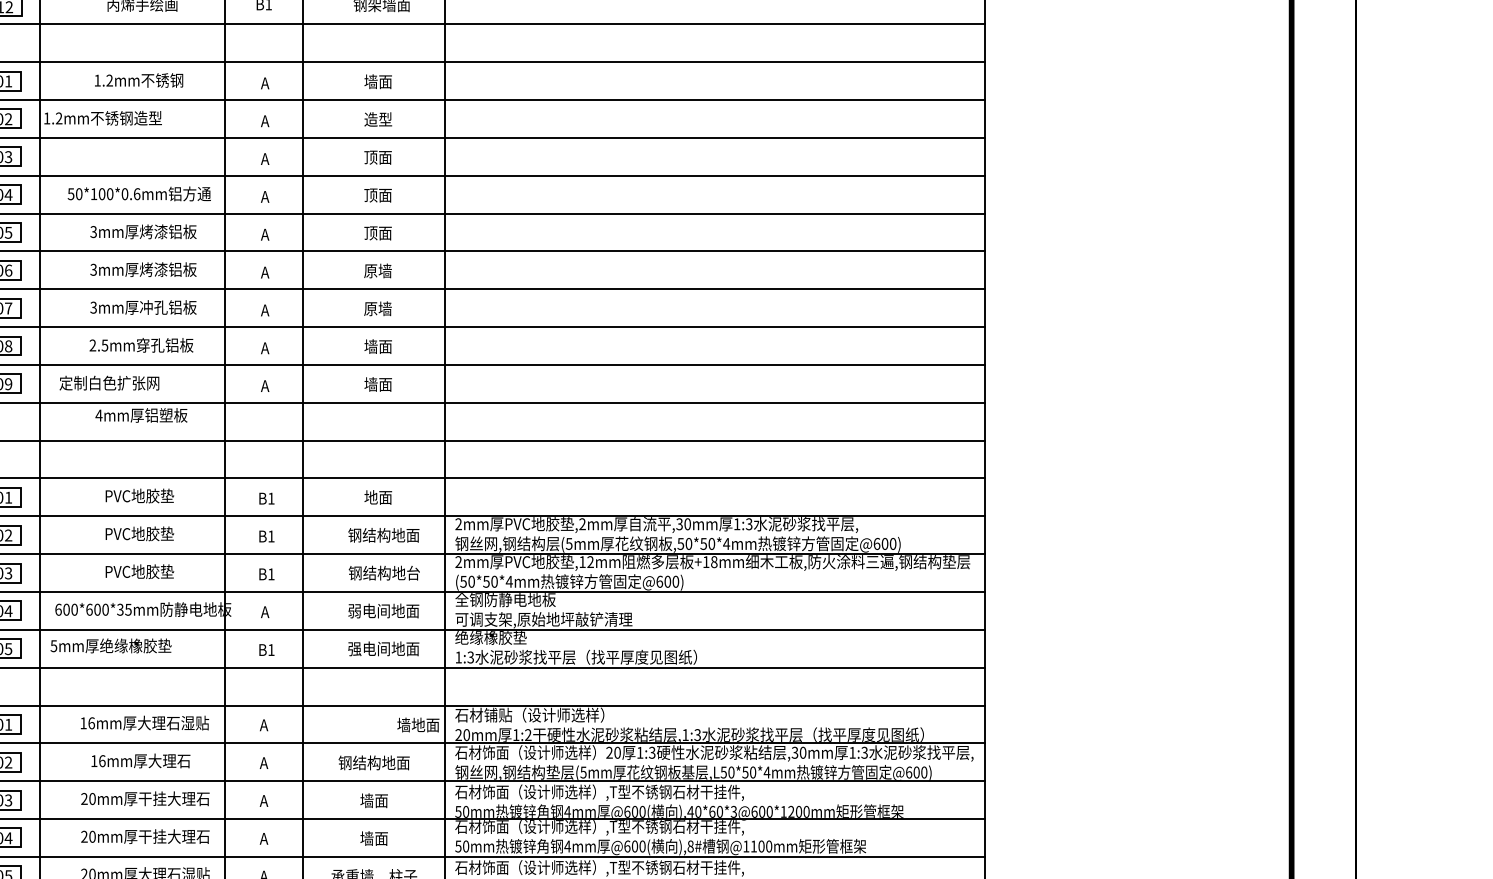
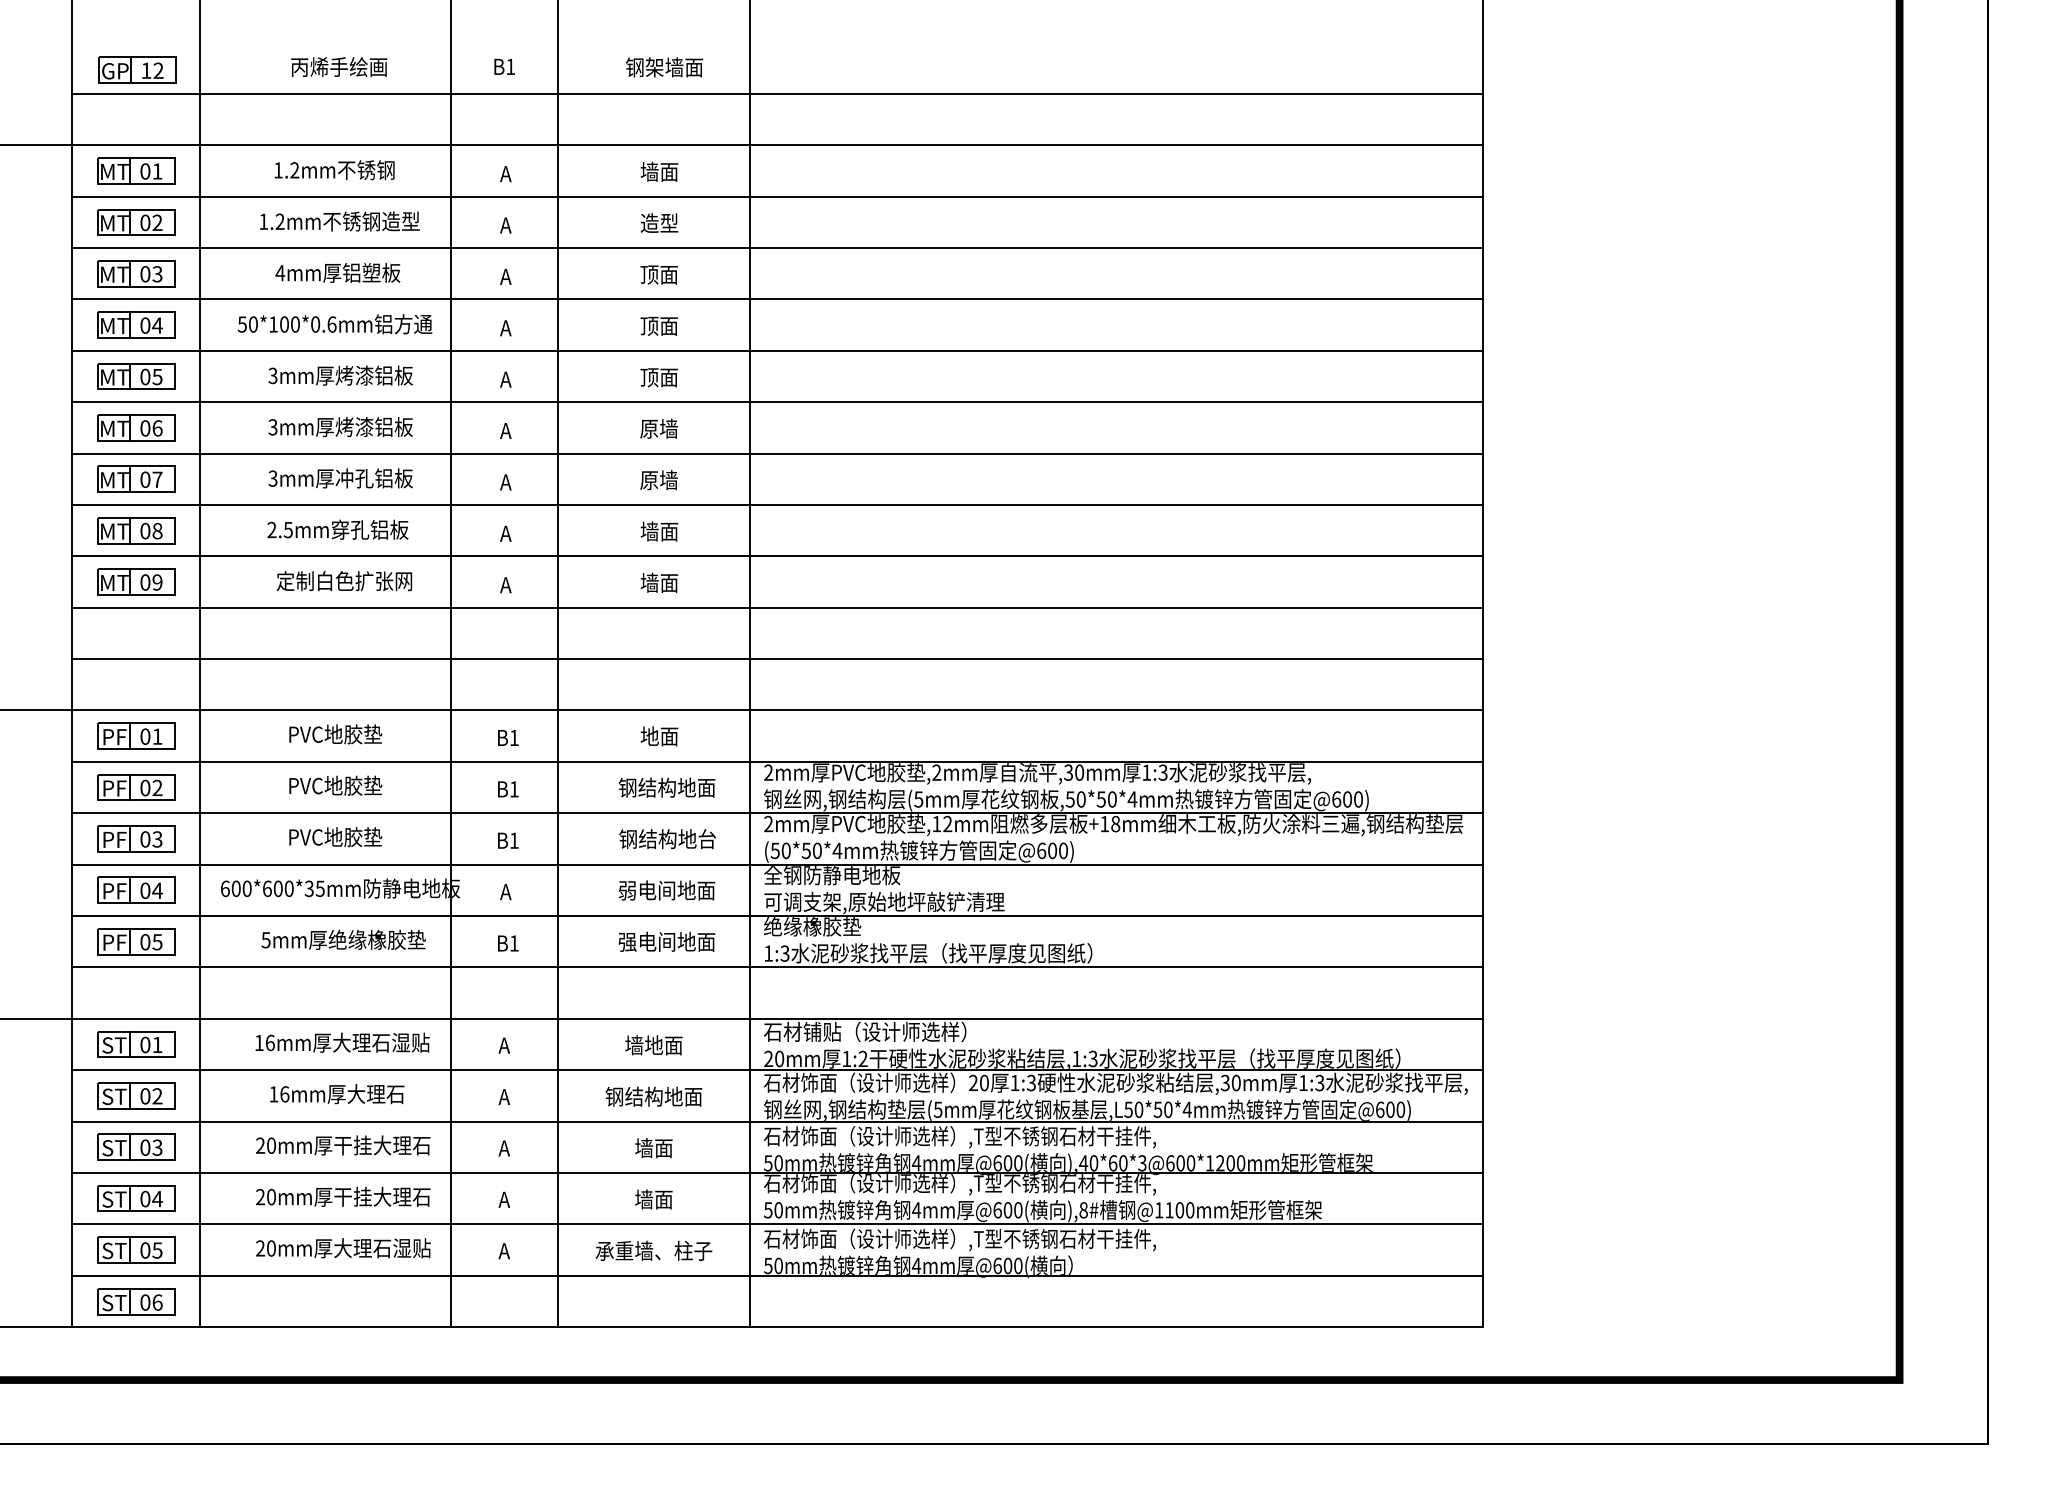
text: (102, 118) -> (339, 221), moved
text: (109, 383) -> (344, 581), moved
text: (141, 415) -> (337, 272), moved
text: (110, 645) -> (343, 939), moved
text: (418, 725) -> (653, 1045), moved

